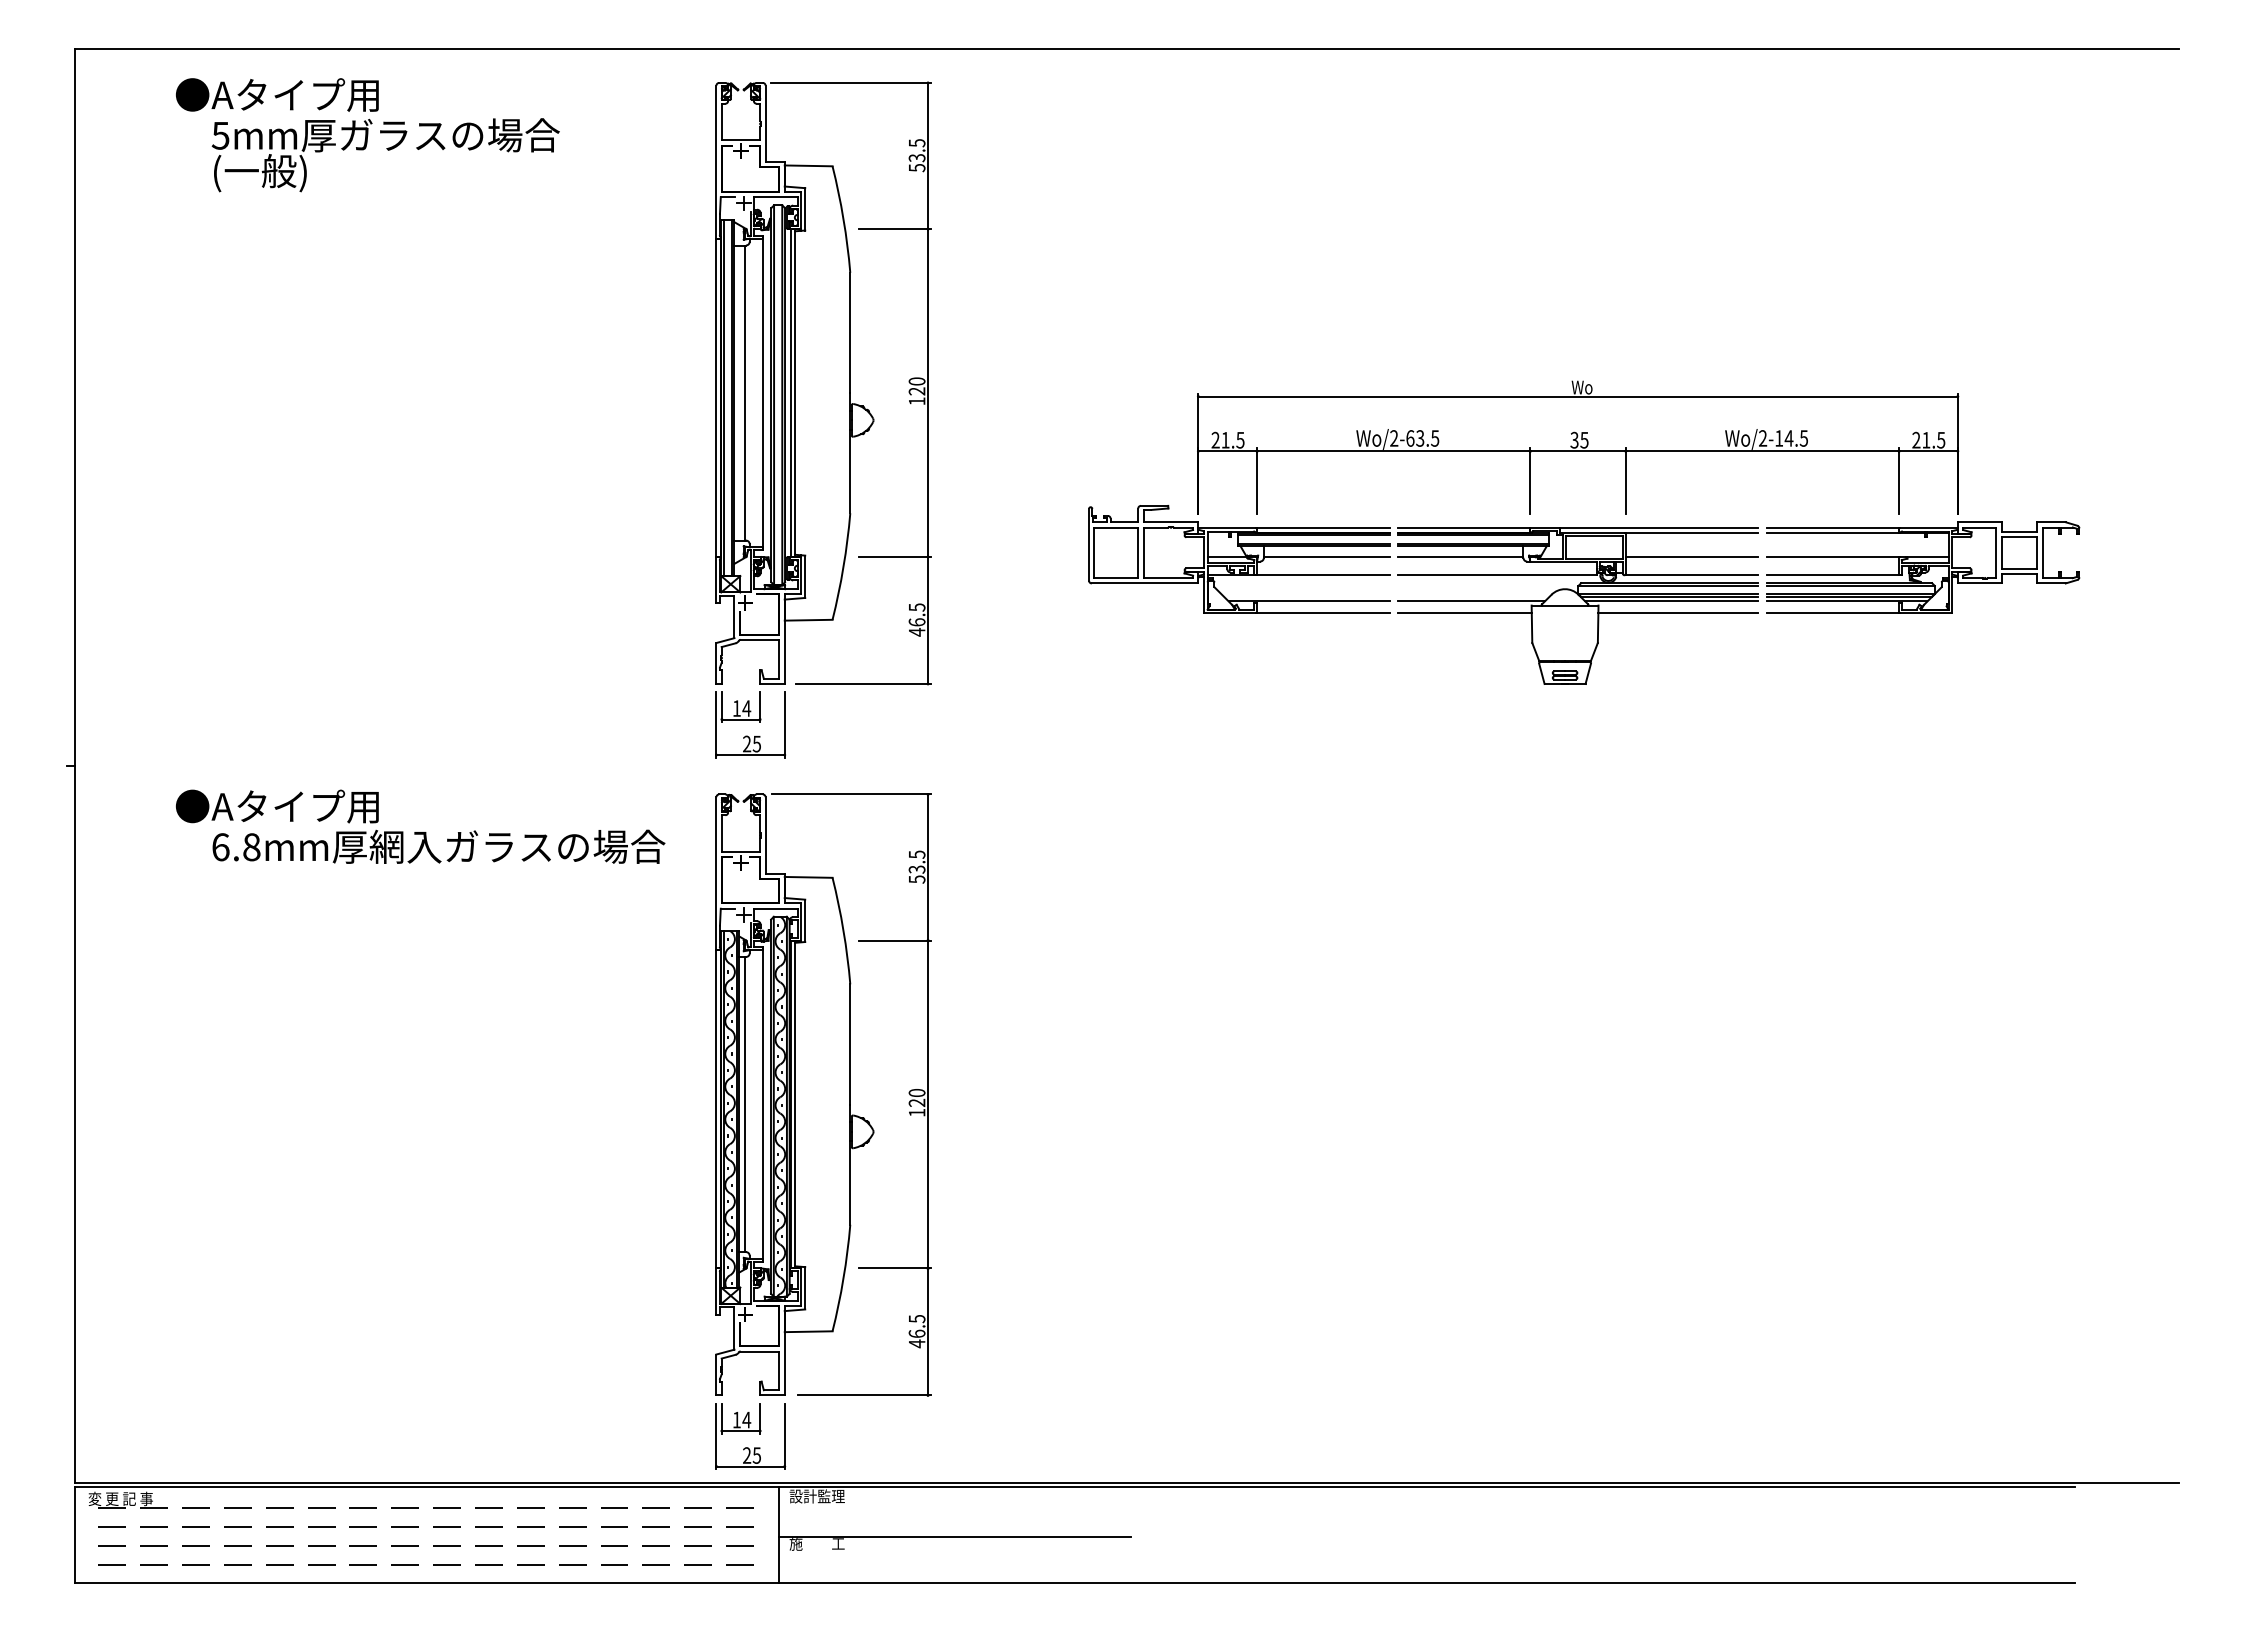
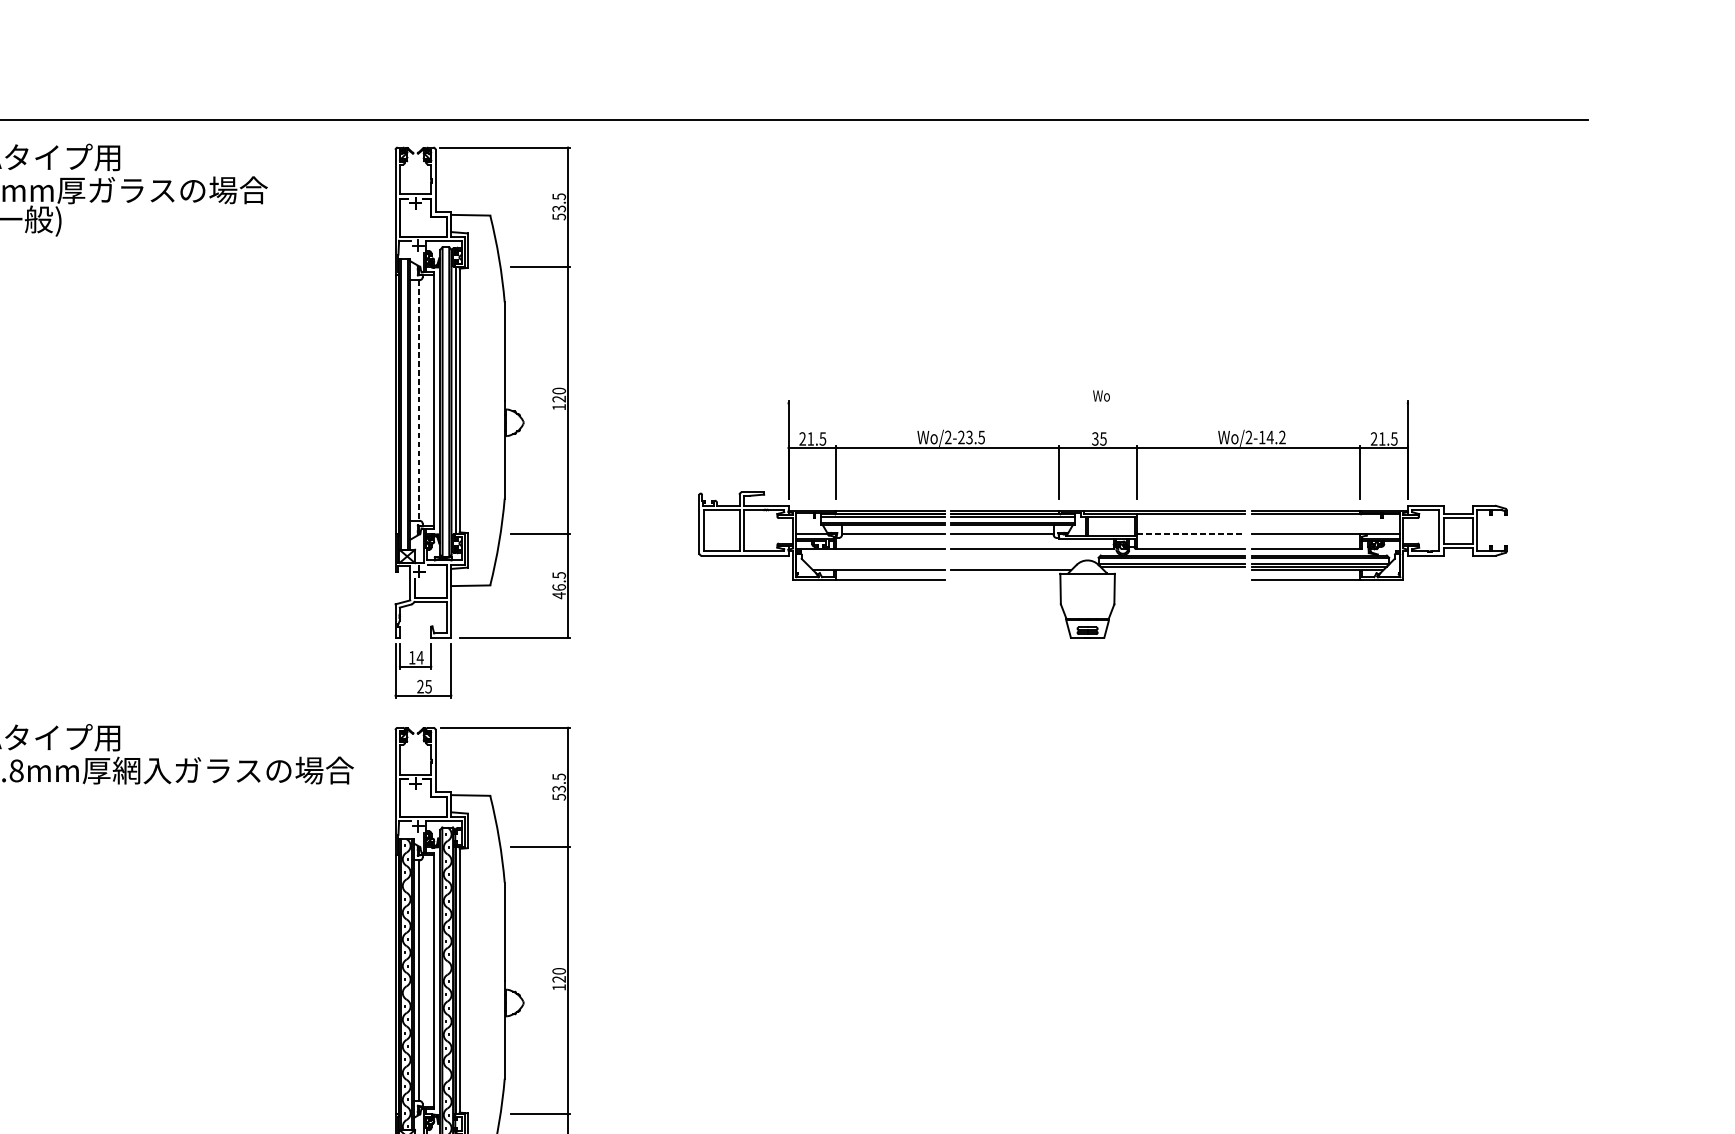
line: (745, 393) -> (419, 400), solid -> dashed
line: (1577, 396) -> (1097, 403), removed
text: (1410, 438) -> (961, 437), Wo/2-63.5 -> Wo/2-23.5
text: (1803, 438) -> (1282, 437), Wo/2-14.5 -> Wo/2-14.2
line: (1692, 557) -> (1191, 534), solid -> dashed
line: (1671, 601) -> (1174, 570), removed
line: (1464, 612) -> (1005, 579), removed
line: (1678, 612) -> (1180, 579), removed

